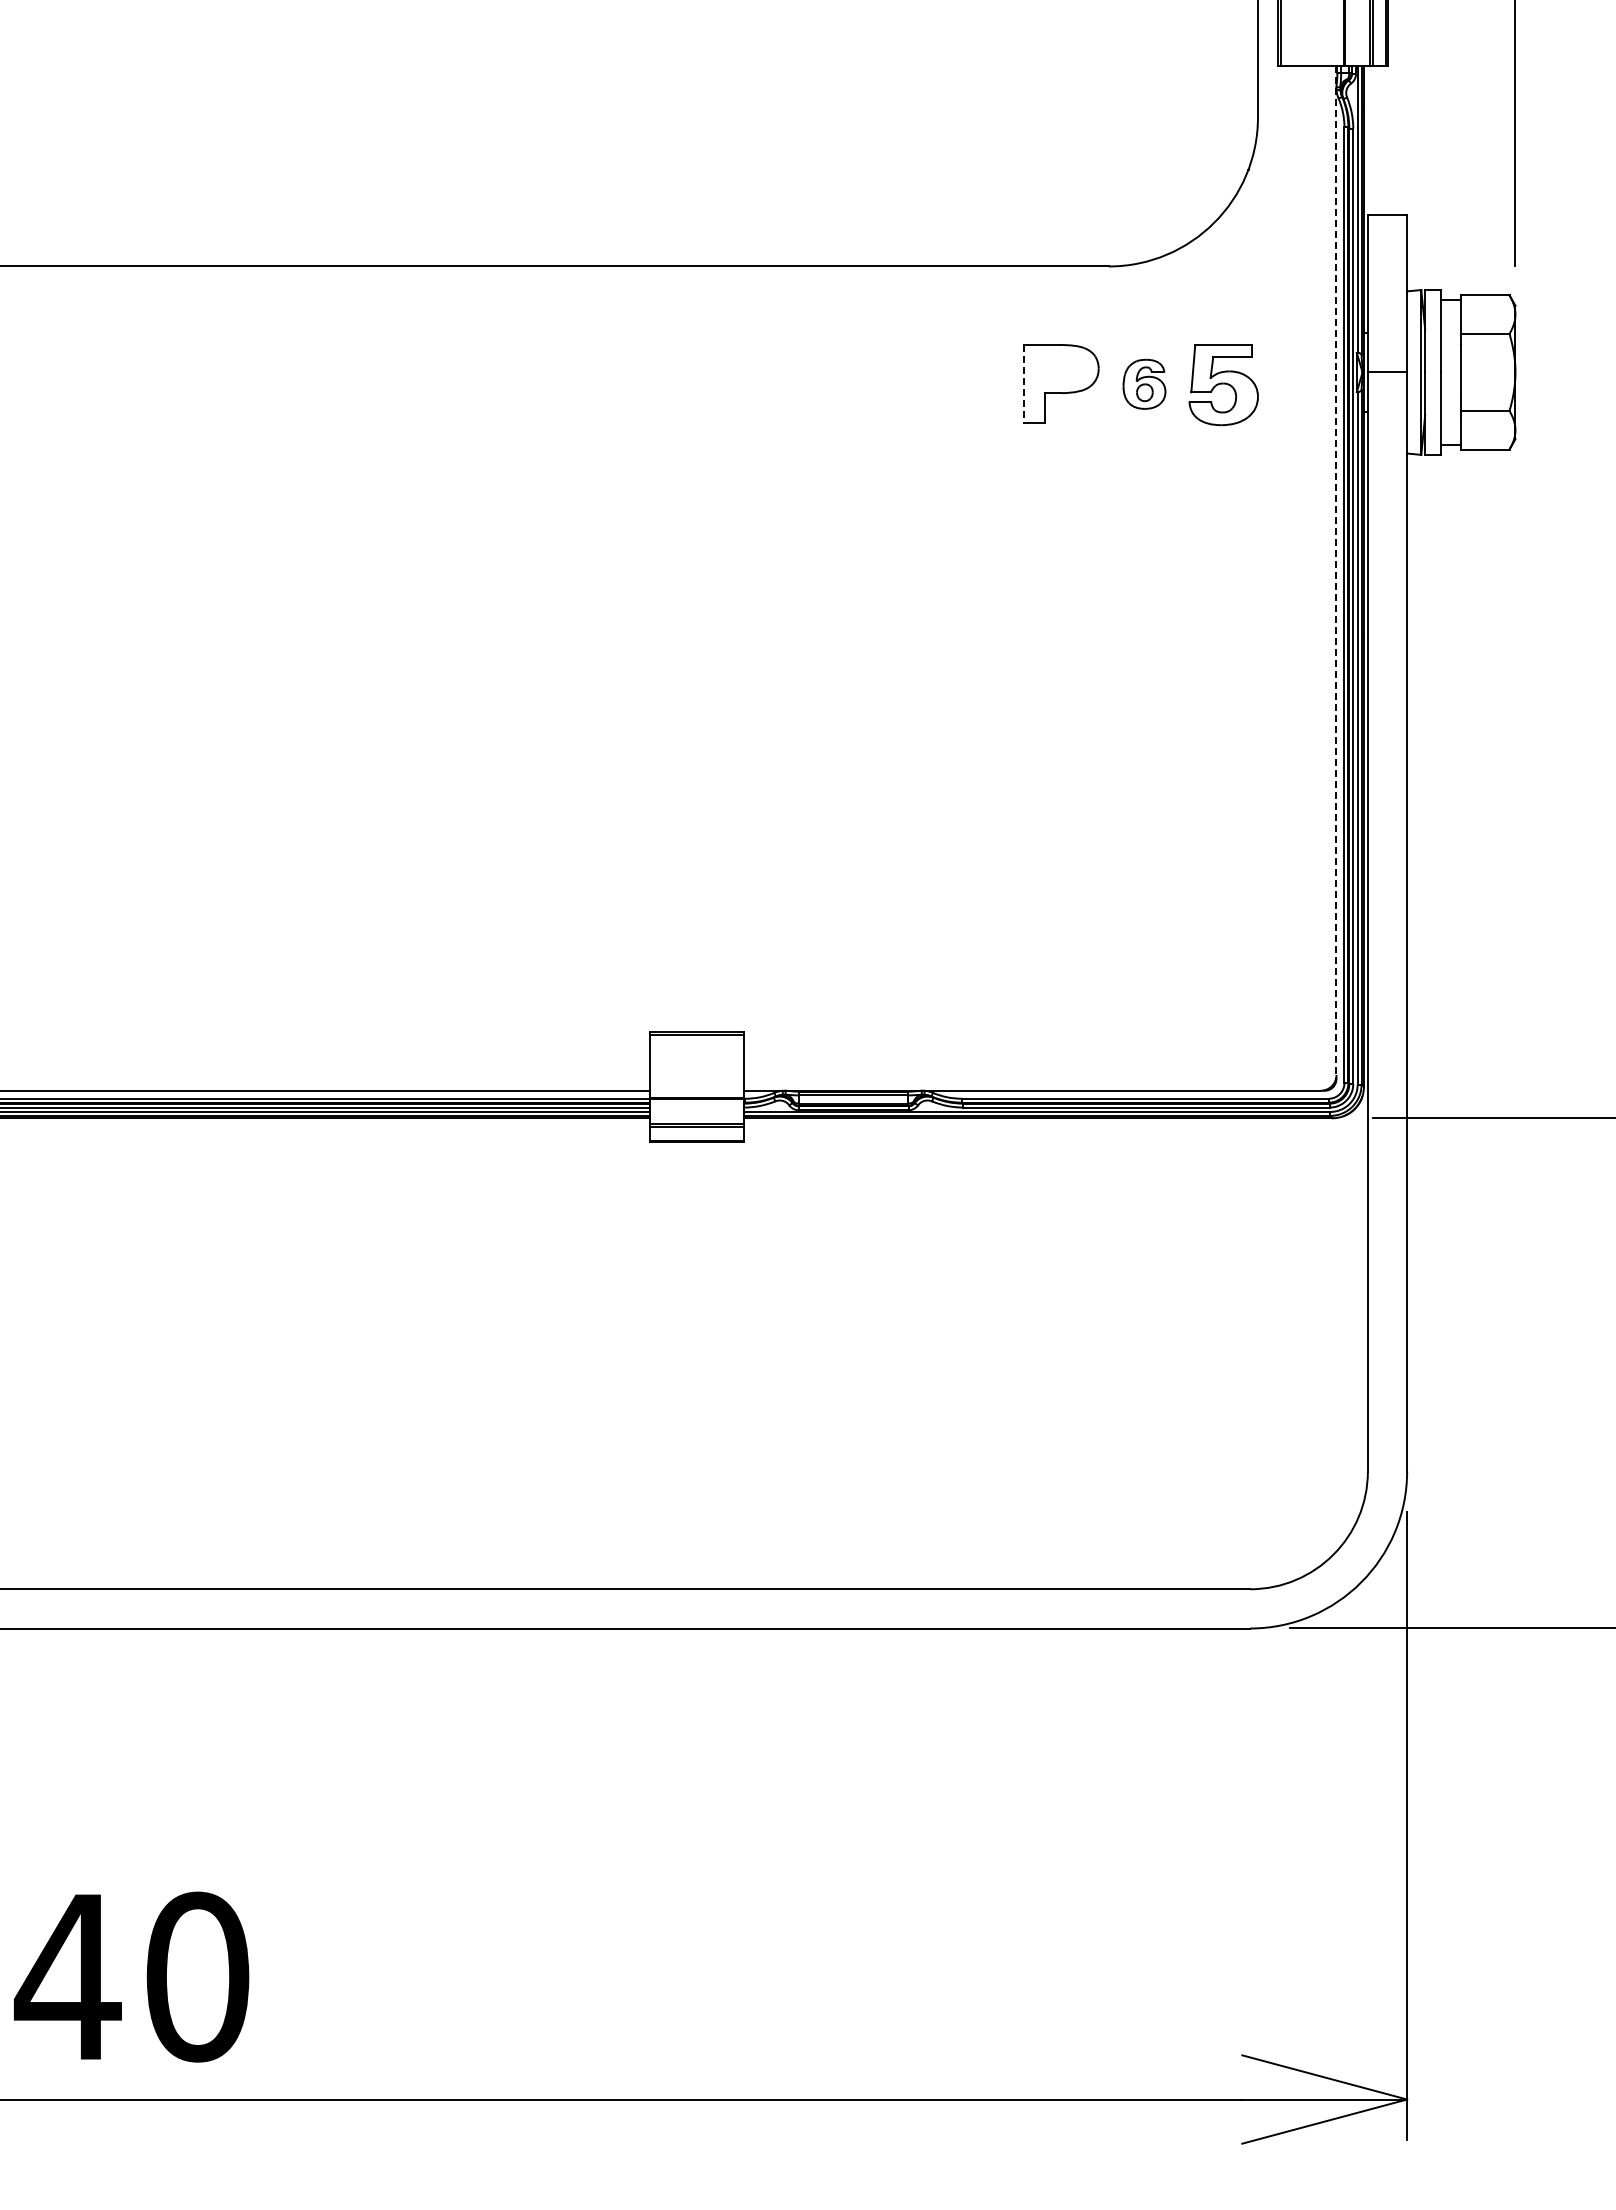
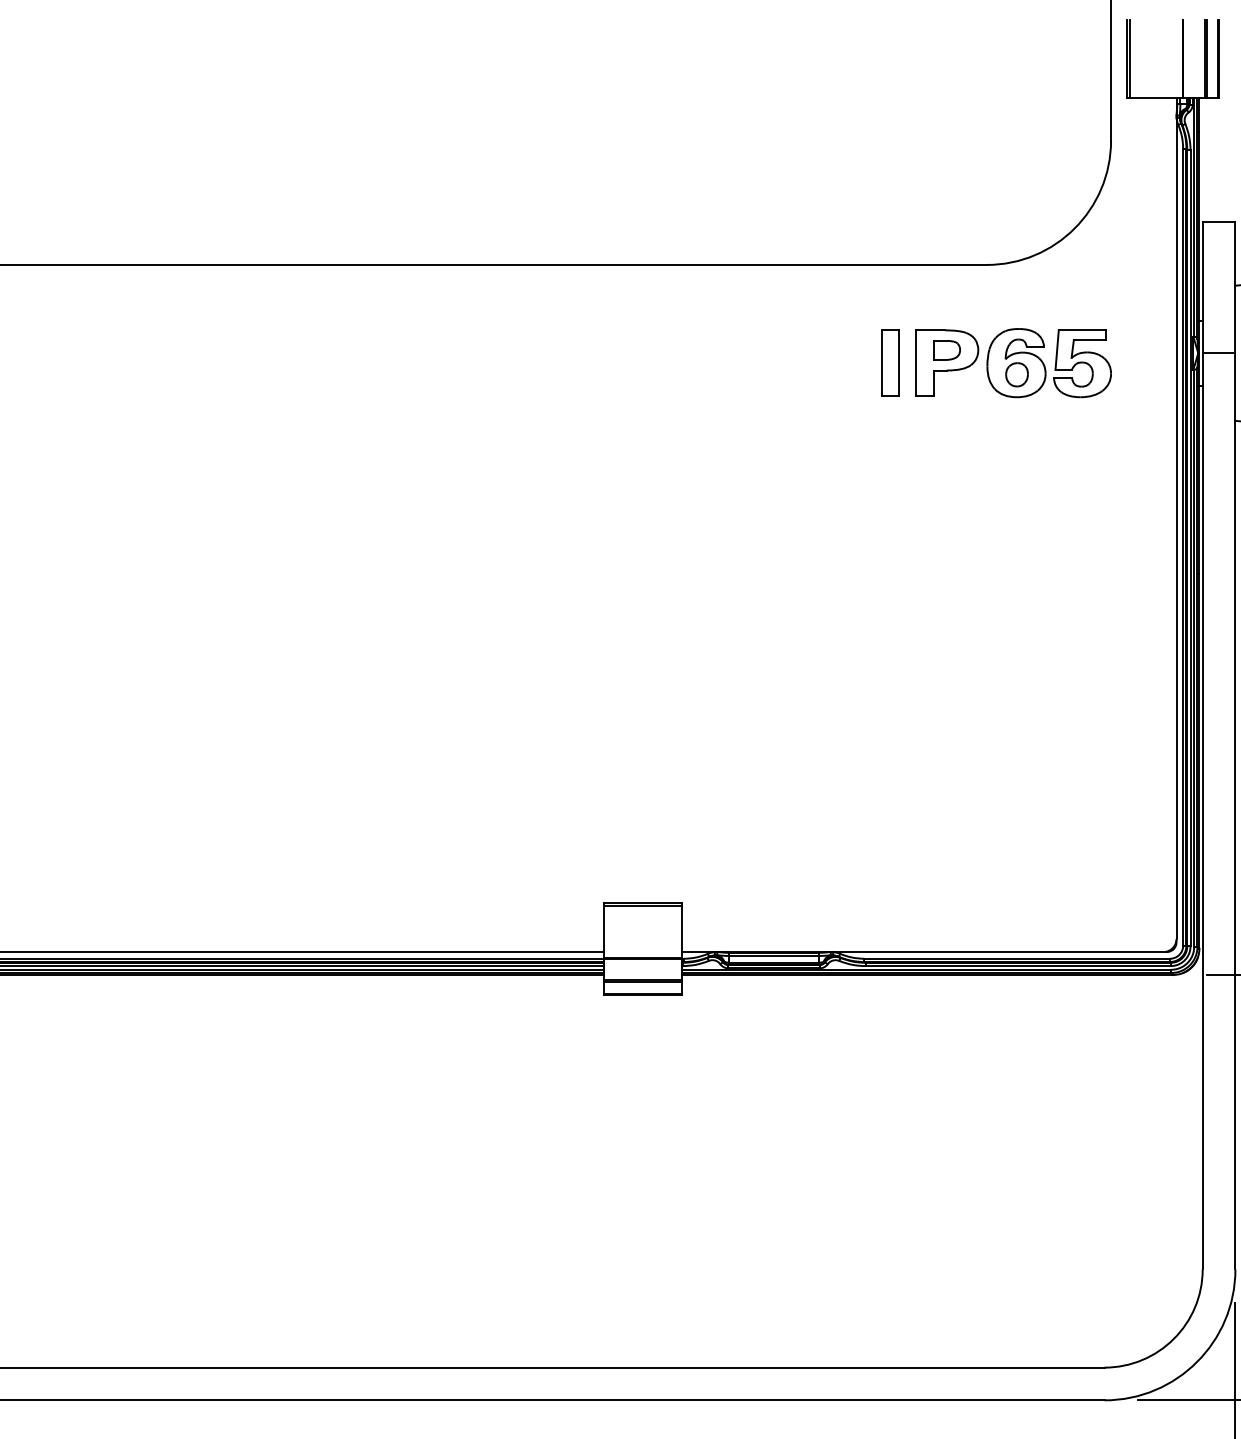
part: (1060, 368) -> (946, 349), added
part: (993, 383) -> (890, 362), added
line: (1023, 384) -> (915, 363), dashed -> solid
part: (1144, 384) -> (1016, 363), size x1.67
line: (1336, 571) -> (1176, 519), dashed -> solid

